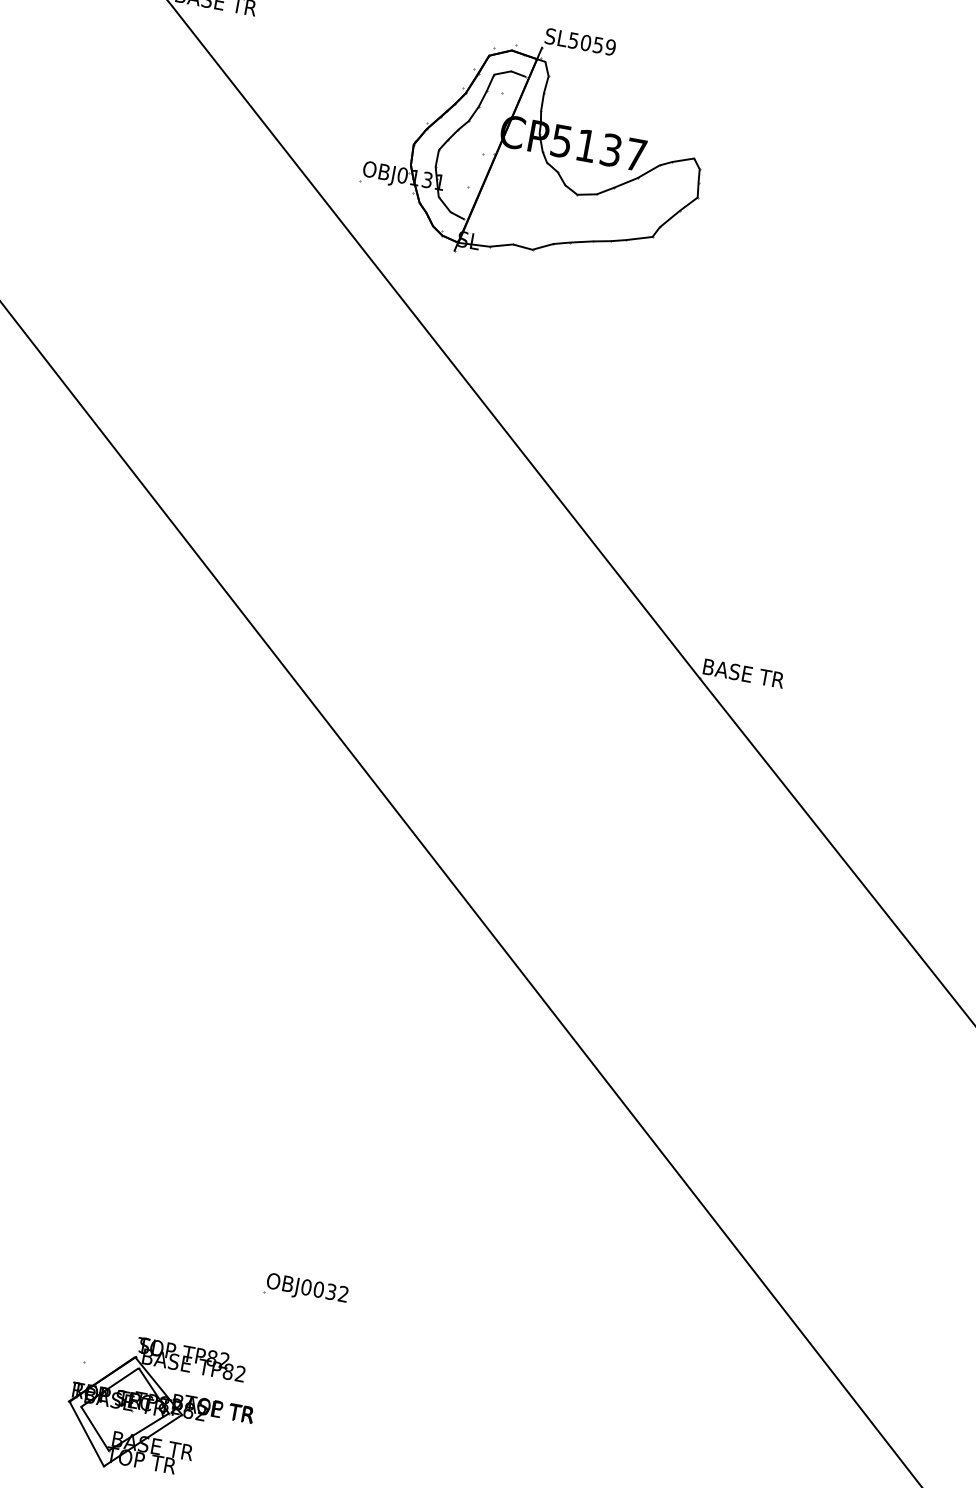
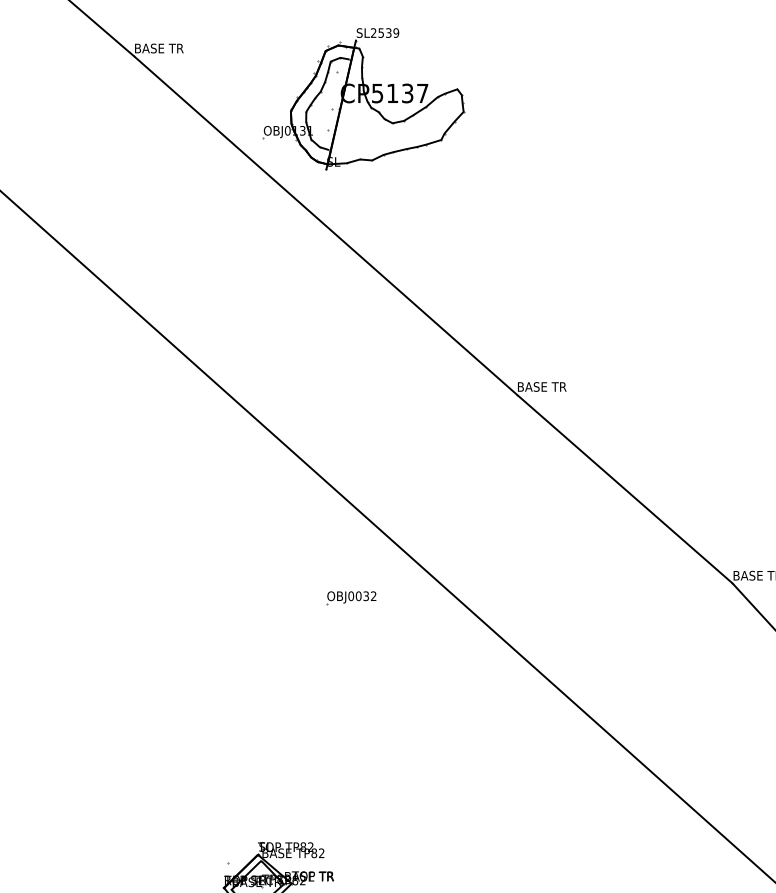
text: (586, 42) -> (381, 32), SL5059 -> SL2539
part: (306, 1291) -> (351, 598), moved

